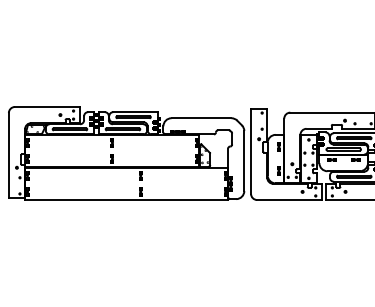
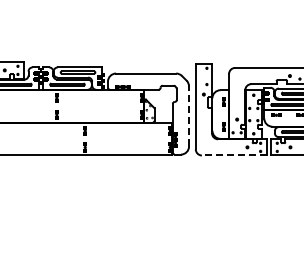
line: (244, 161) -> (189, 116), solid -> dashed
line: (288, 200) -> (233, 155), solid -> dashed

